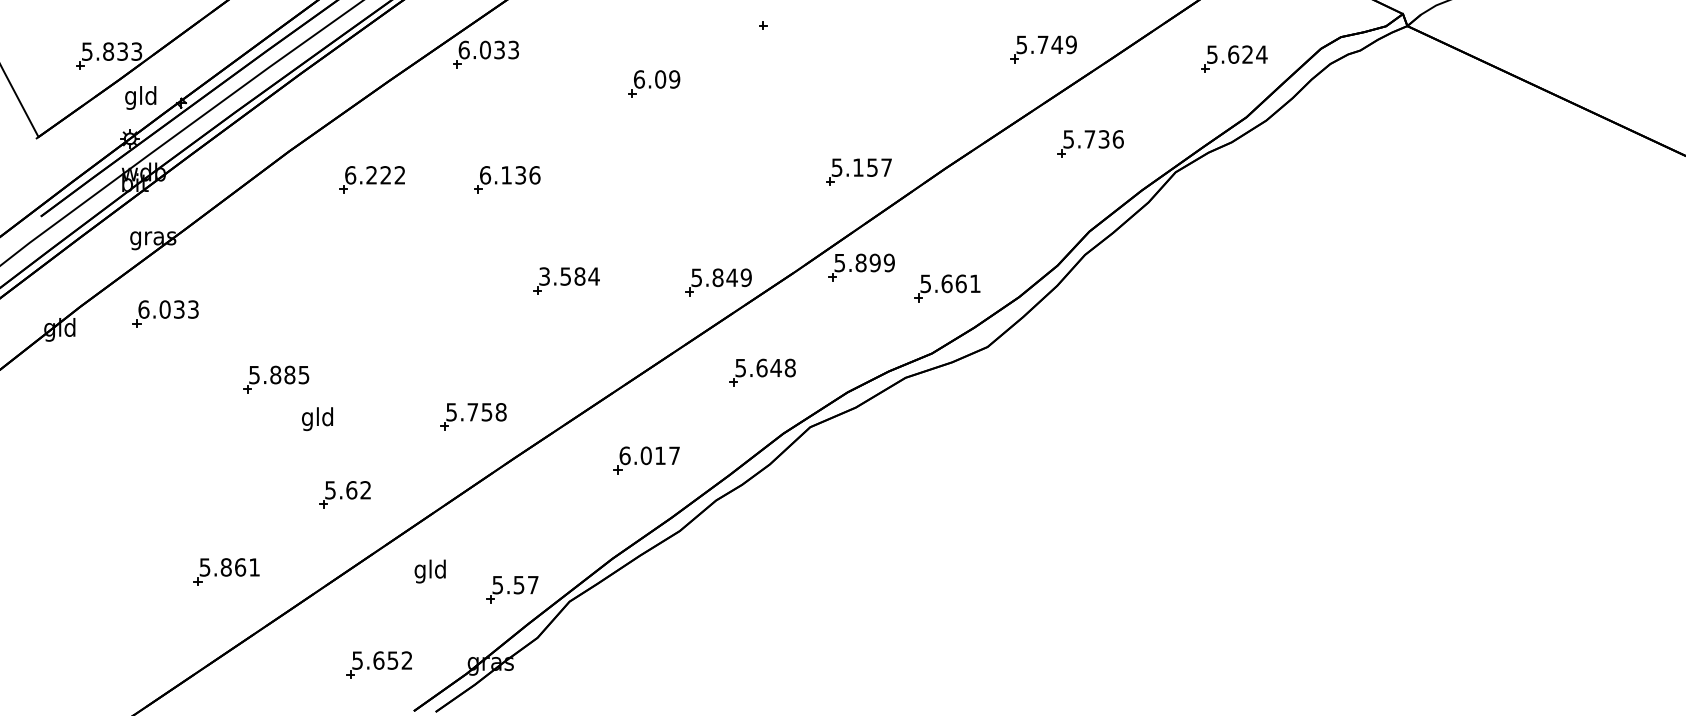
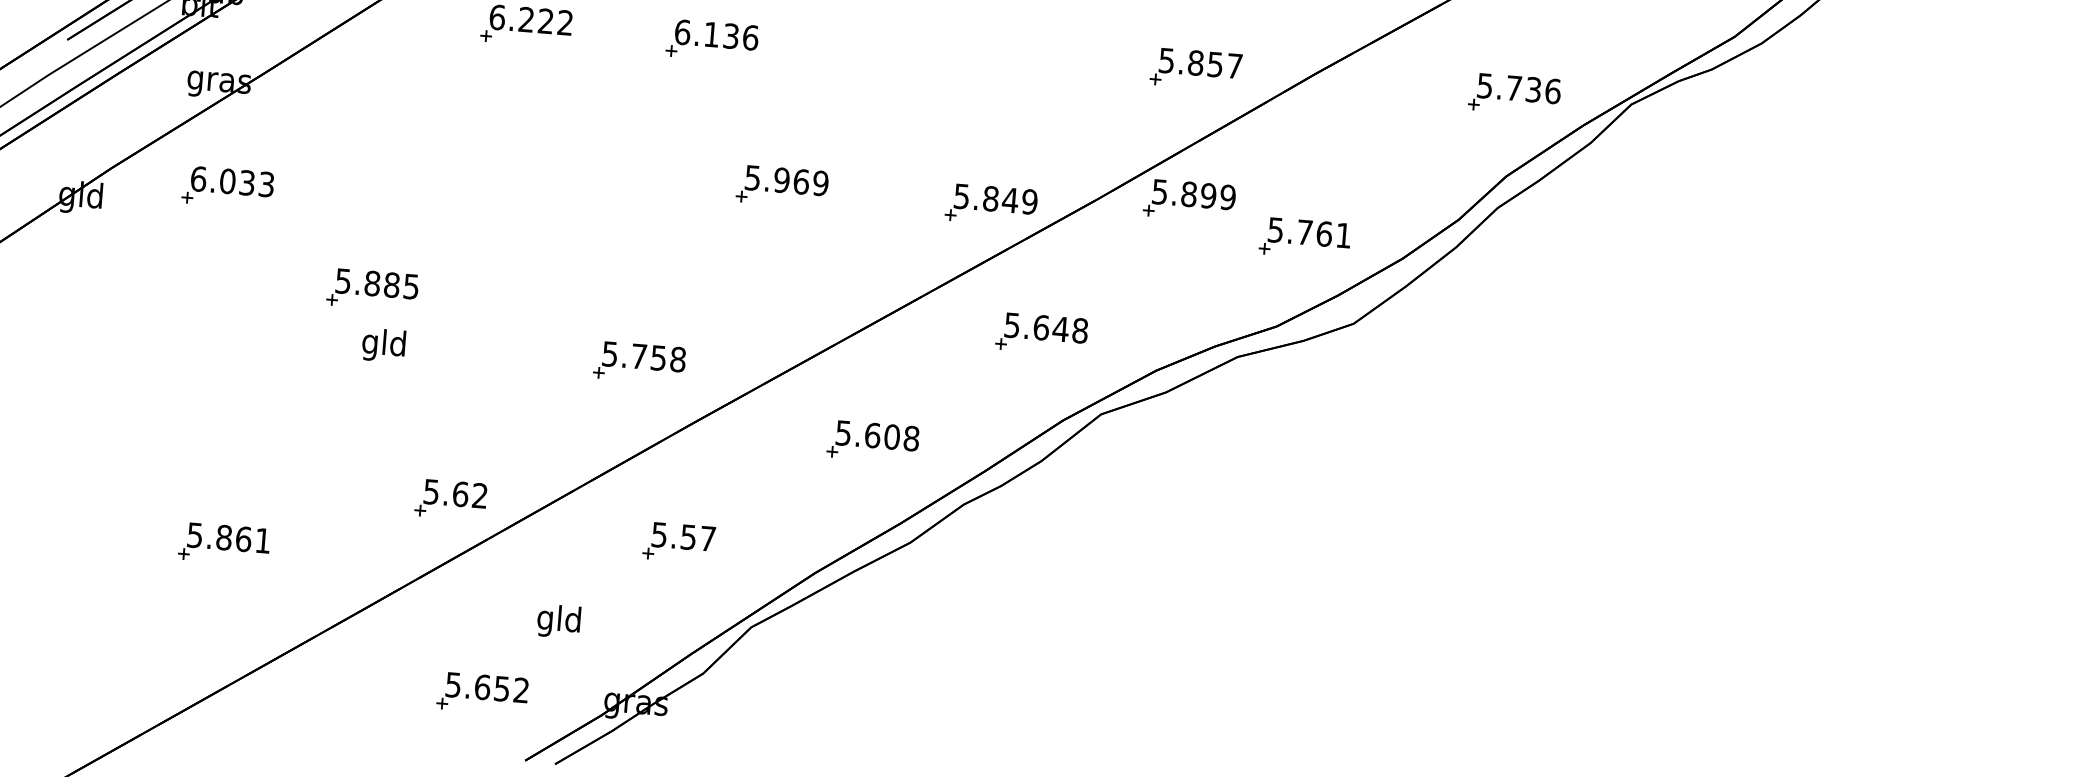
part: (1090, 143) -> (1514, 93), moved
text: (857, 167) -> (1194, 62), 5.157 -> 5.857
text: (569, 276) -> (787, 180), 3.584 -> 5.969
text: (946, 283) -> (1304, 231), 5.661 -> 5.761
text: (317, 418) -> (383, 344), moved
text: (649, 455) -> (877, 435), 6.017 -> 5.608
part: (344, 494) -> (450, 499), moved
part: (226, 571) -> (224, 543), moved
text: (429, 571) -> (557, 621), moved
part: (512, 589) -> (679, 542), moved

